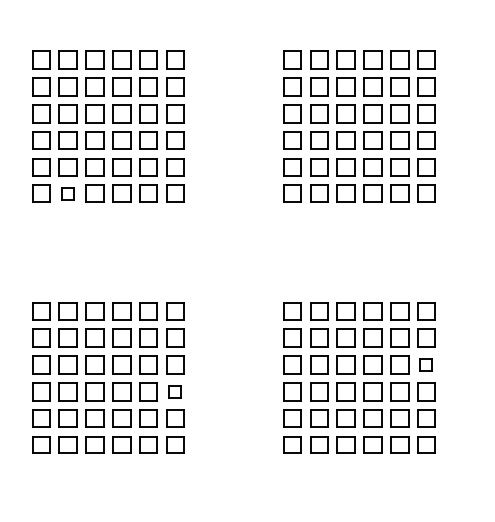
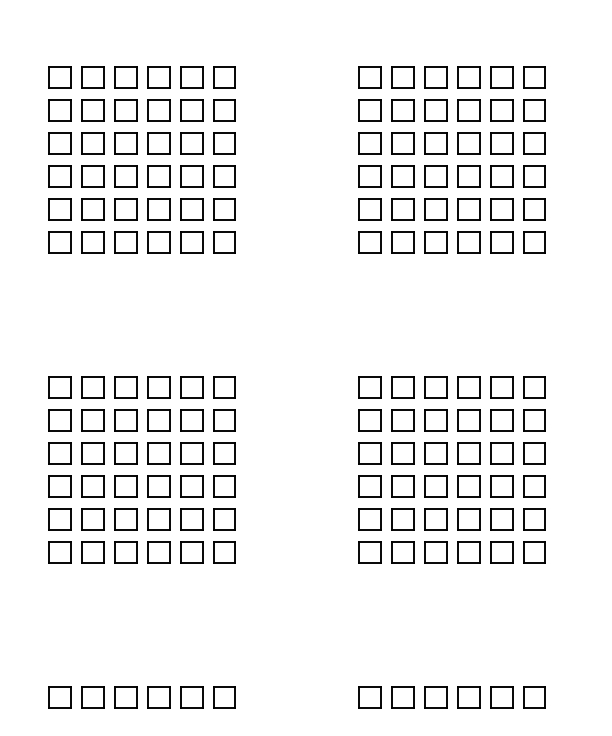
part: (67, 193) -> (92, 242), size x1.43
part: (426, 364) -> (534, 453), size x1.43
part: (174, 391) -> (224, 486), size x1.43

